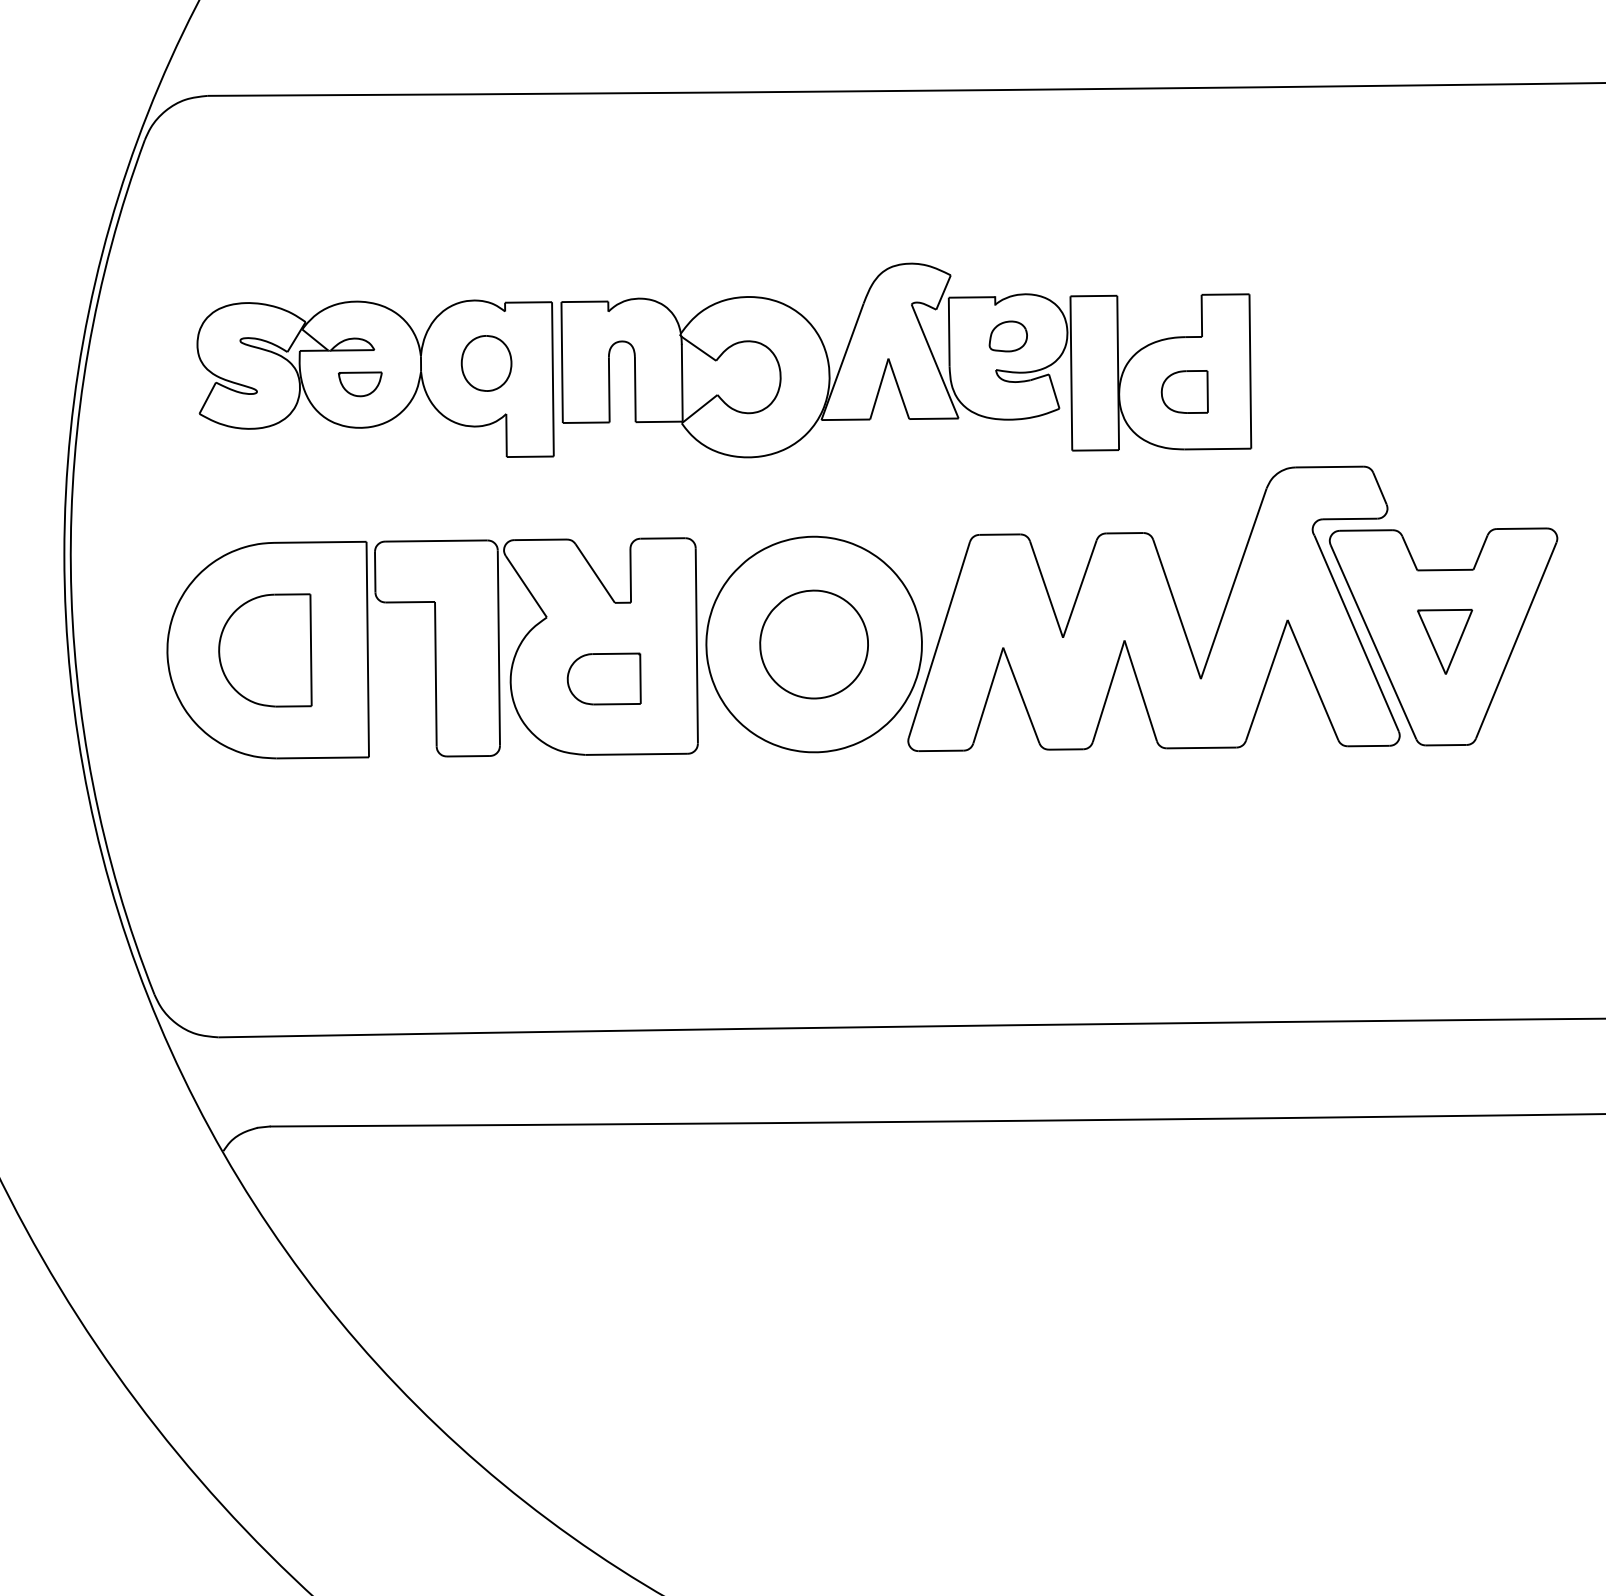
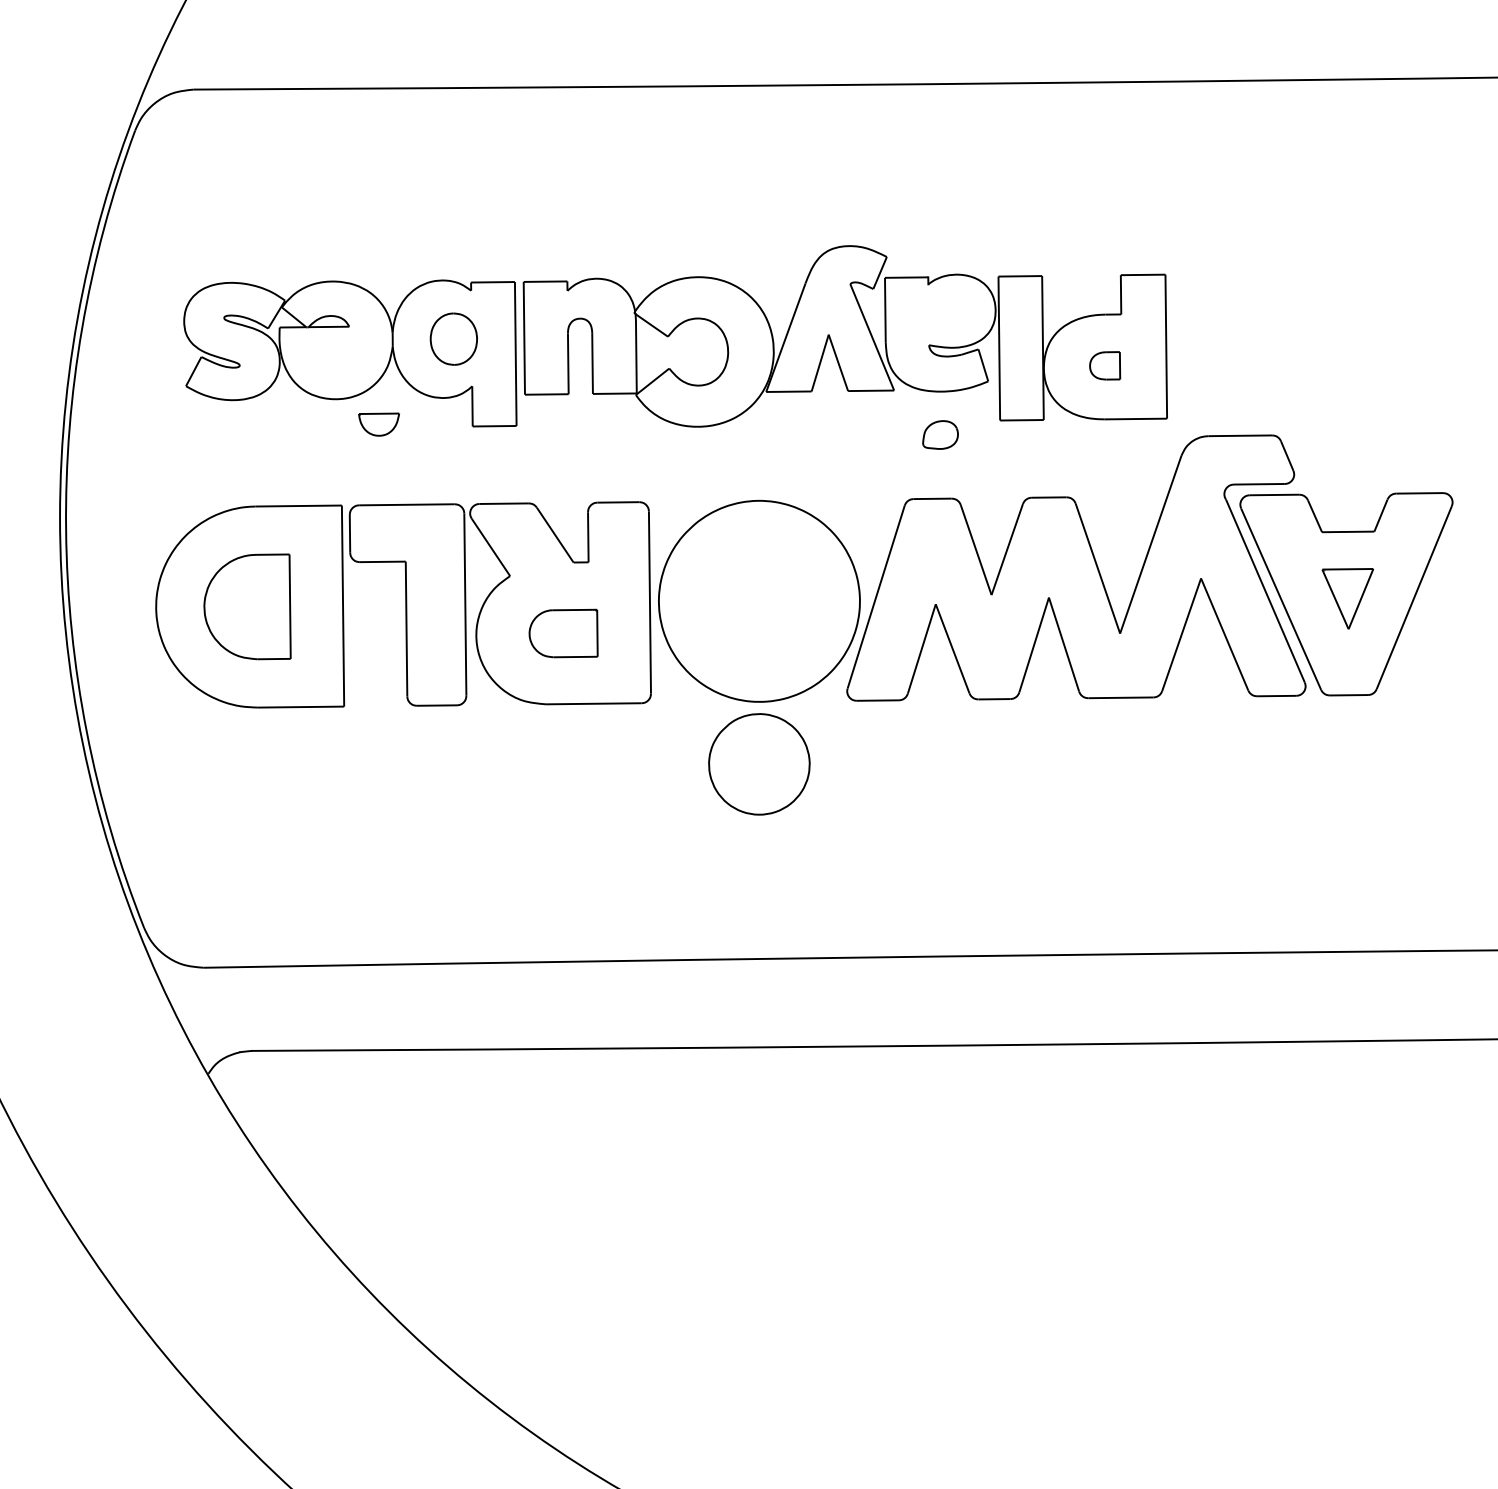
part: (1008, 335) -> (940, 434), moved
part: (359, 384) -> (378, 424), moved
part: (1184, 391) -> (1104, 365), size x0.7
part: (814, 644) -> (759, 764), moved

